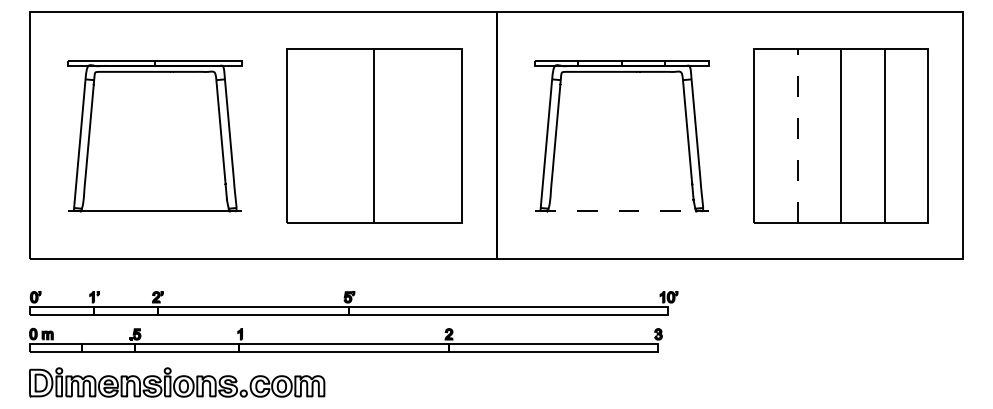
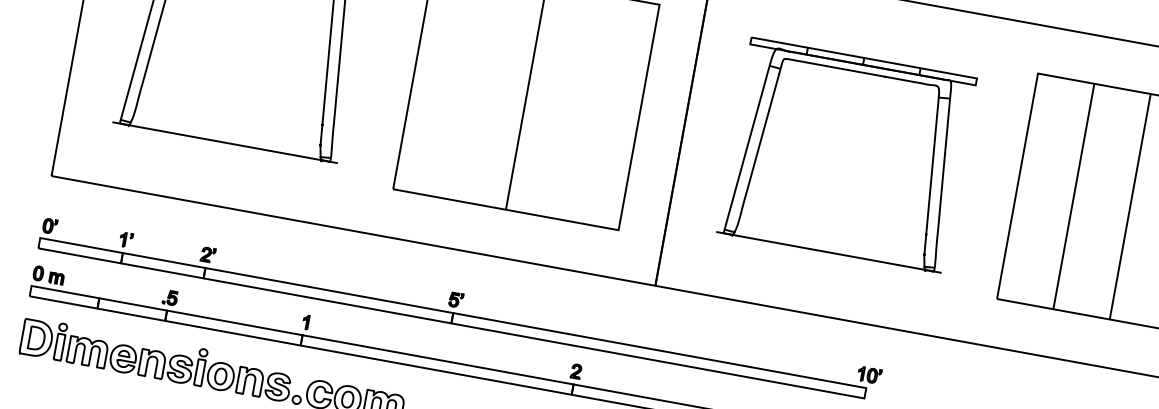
line: (797, 135) -> (1073, 196), dashed -> solid
line: (622, 210) -> (829, 252), dashed -> solid

